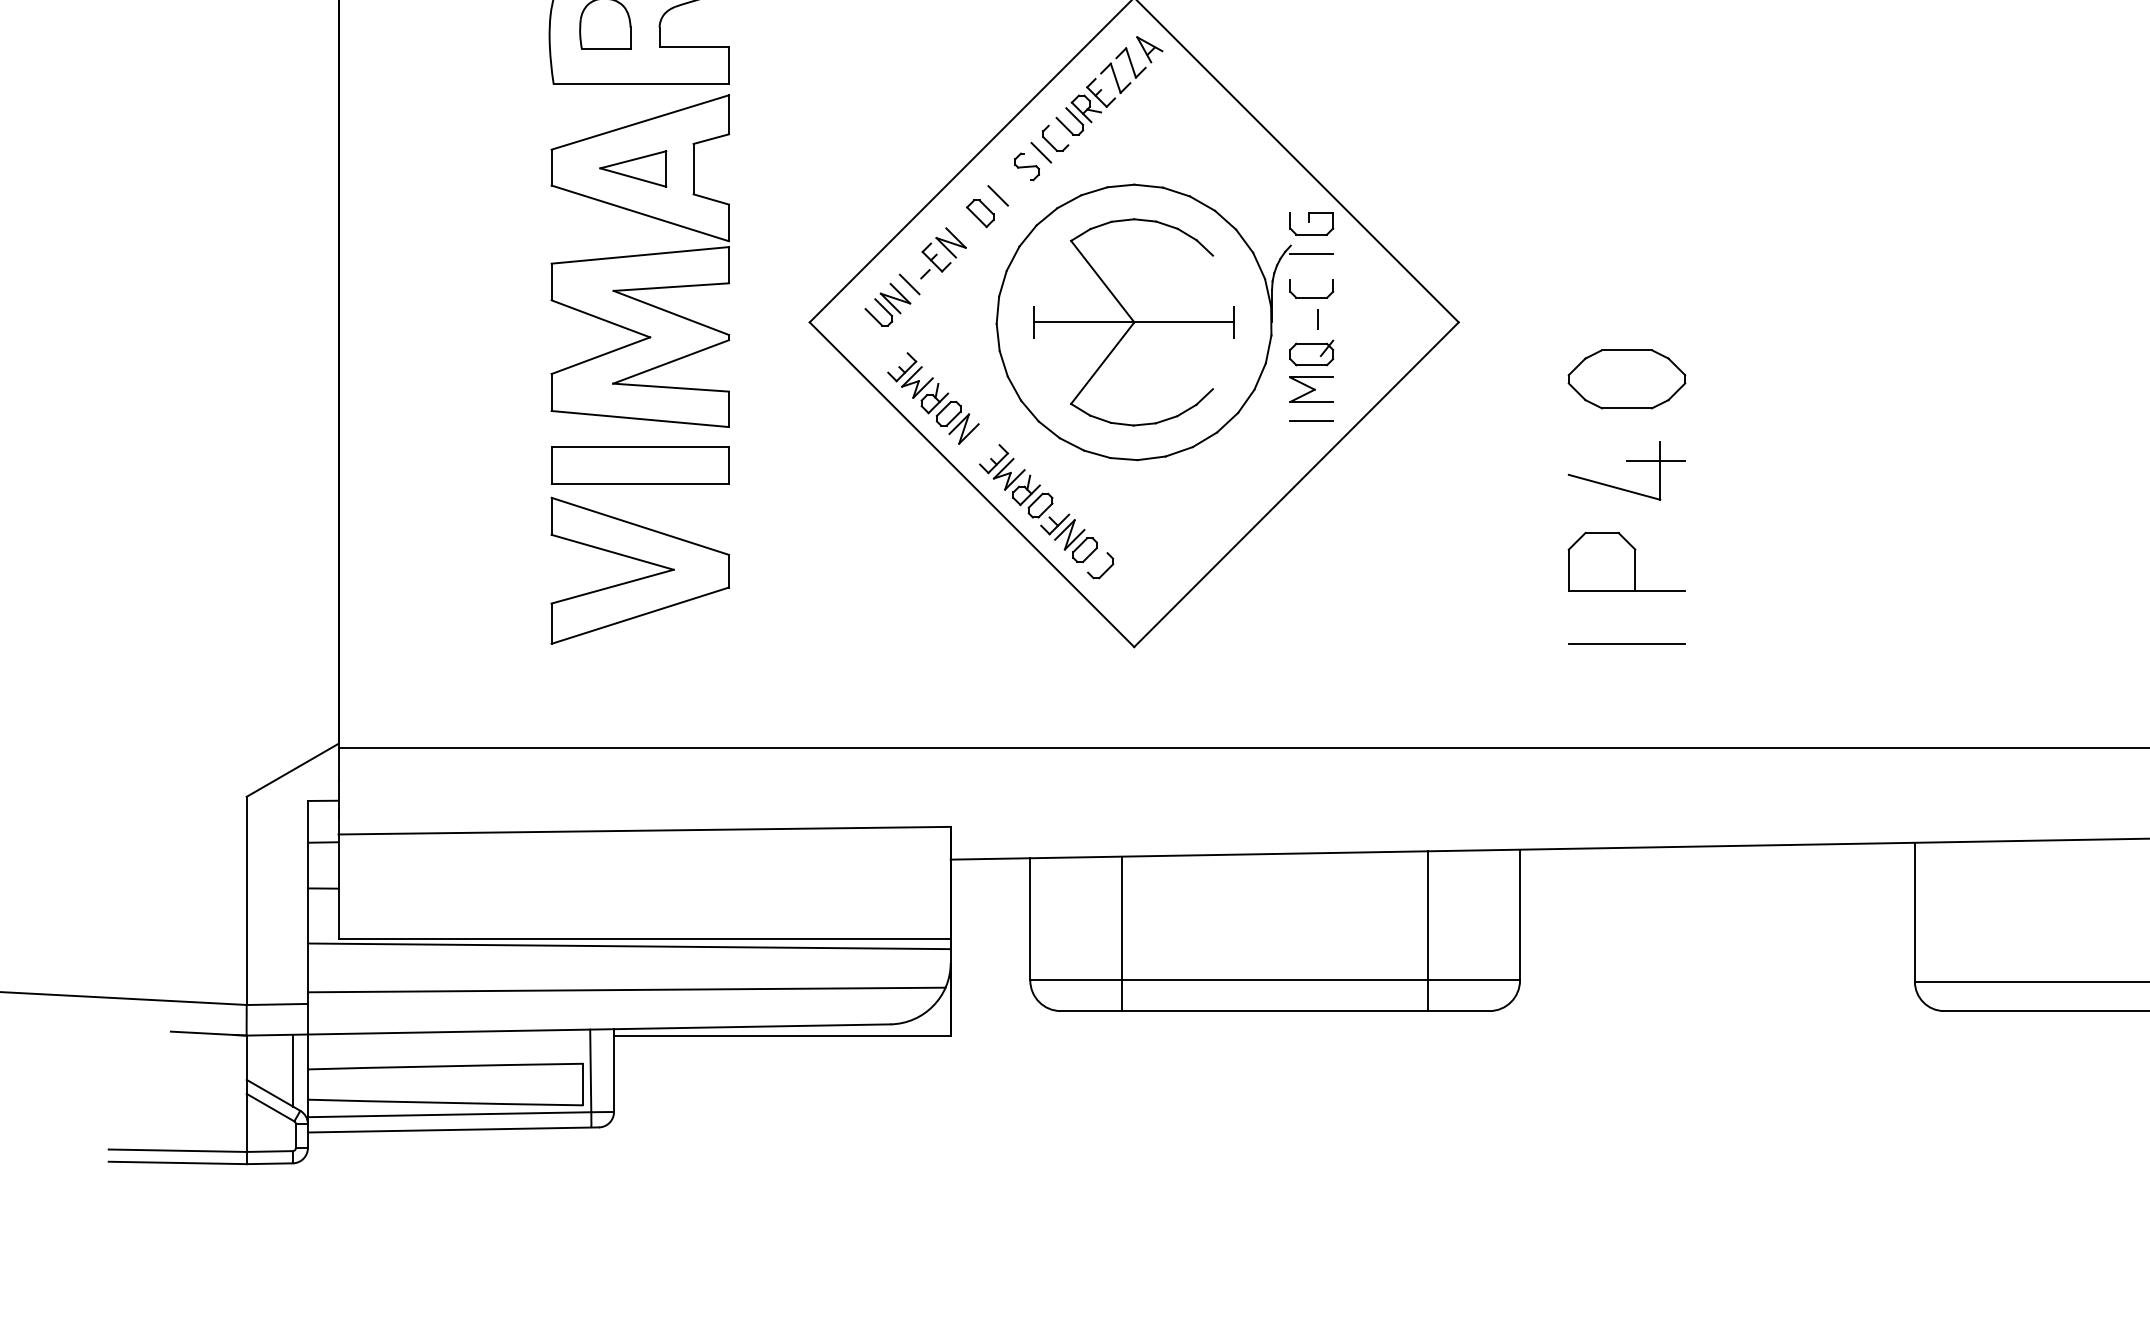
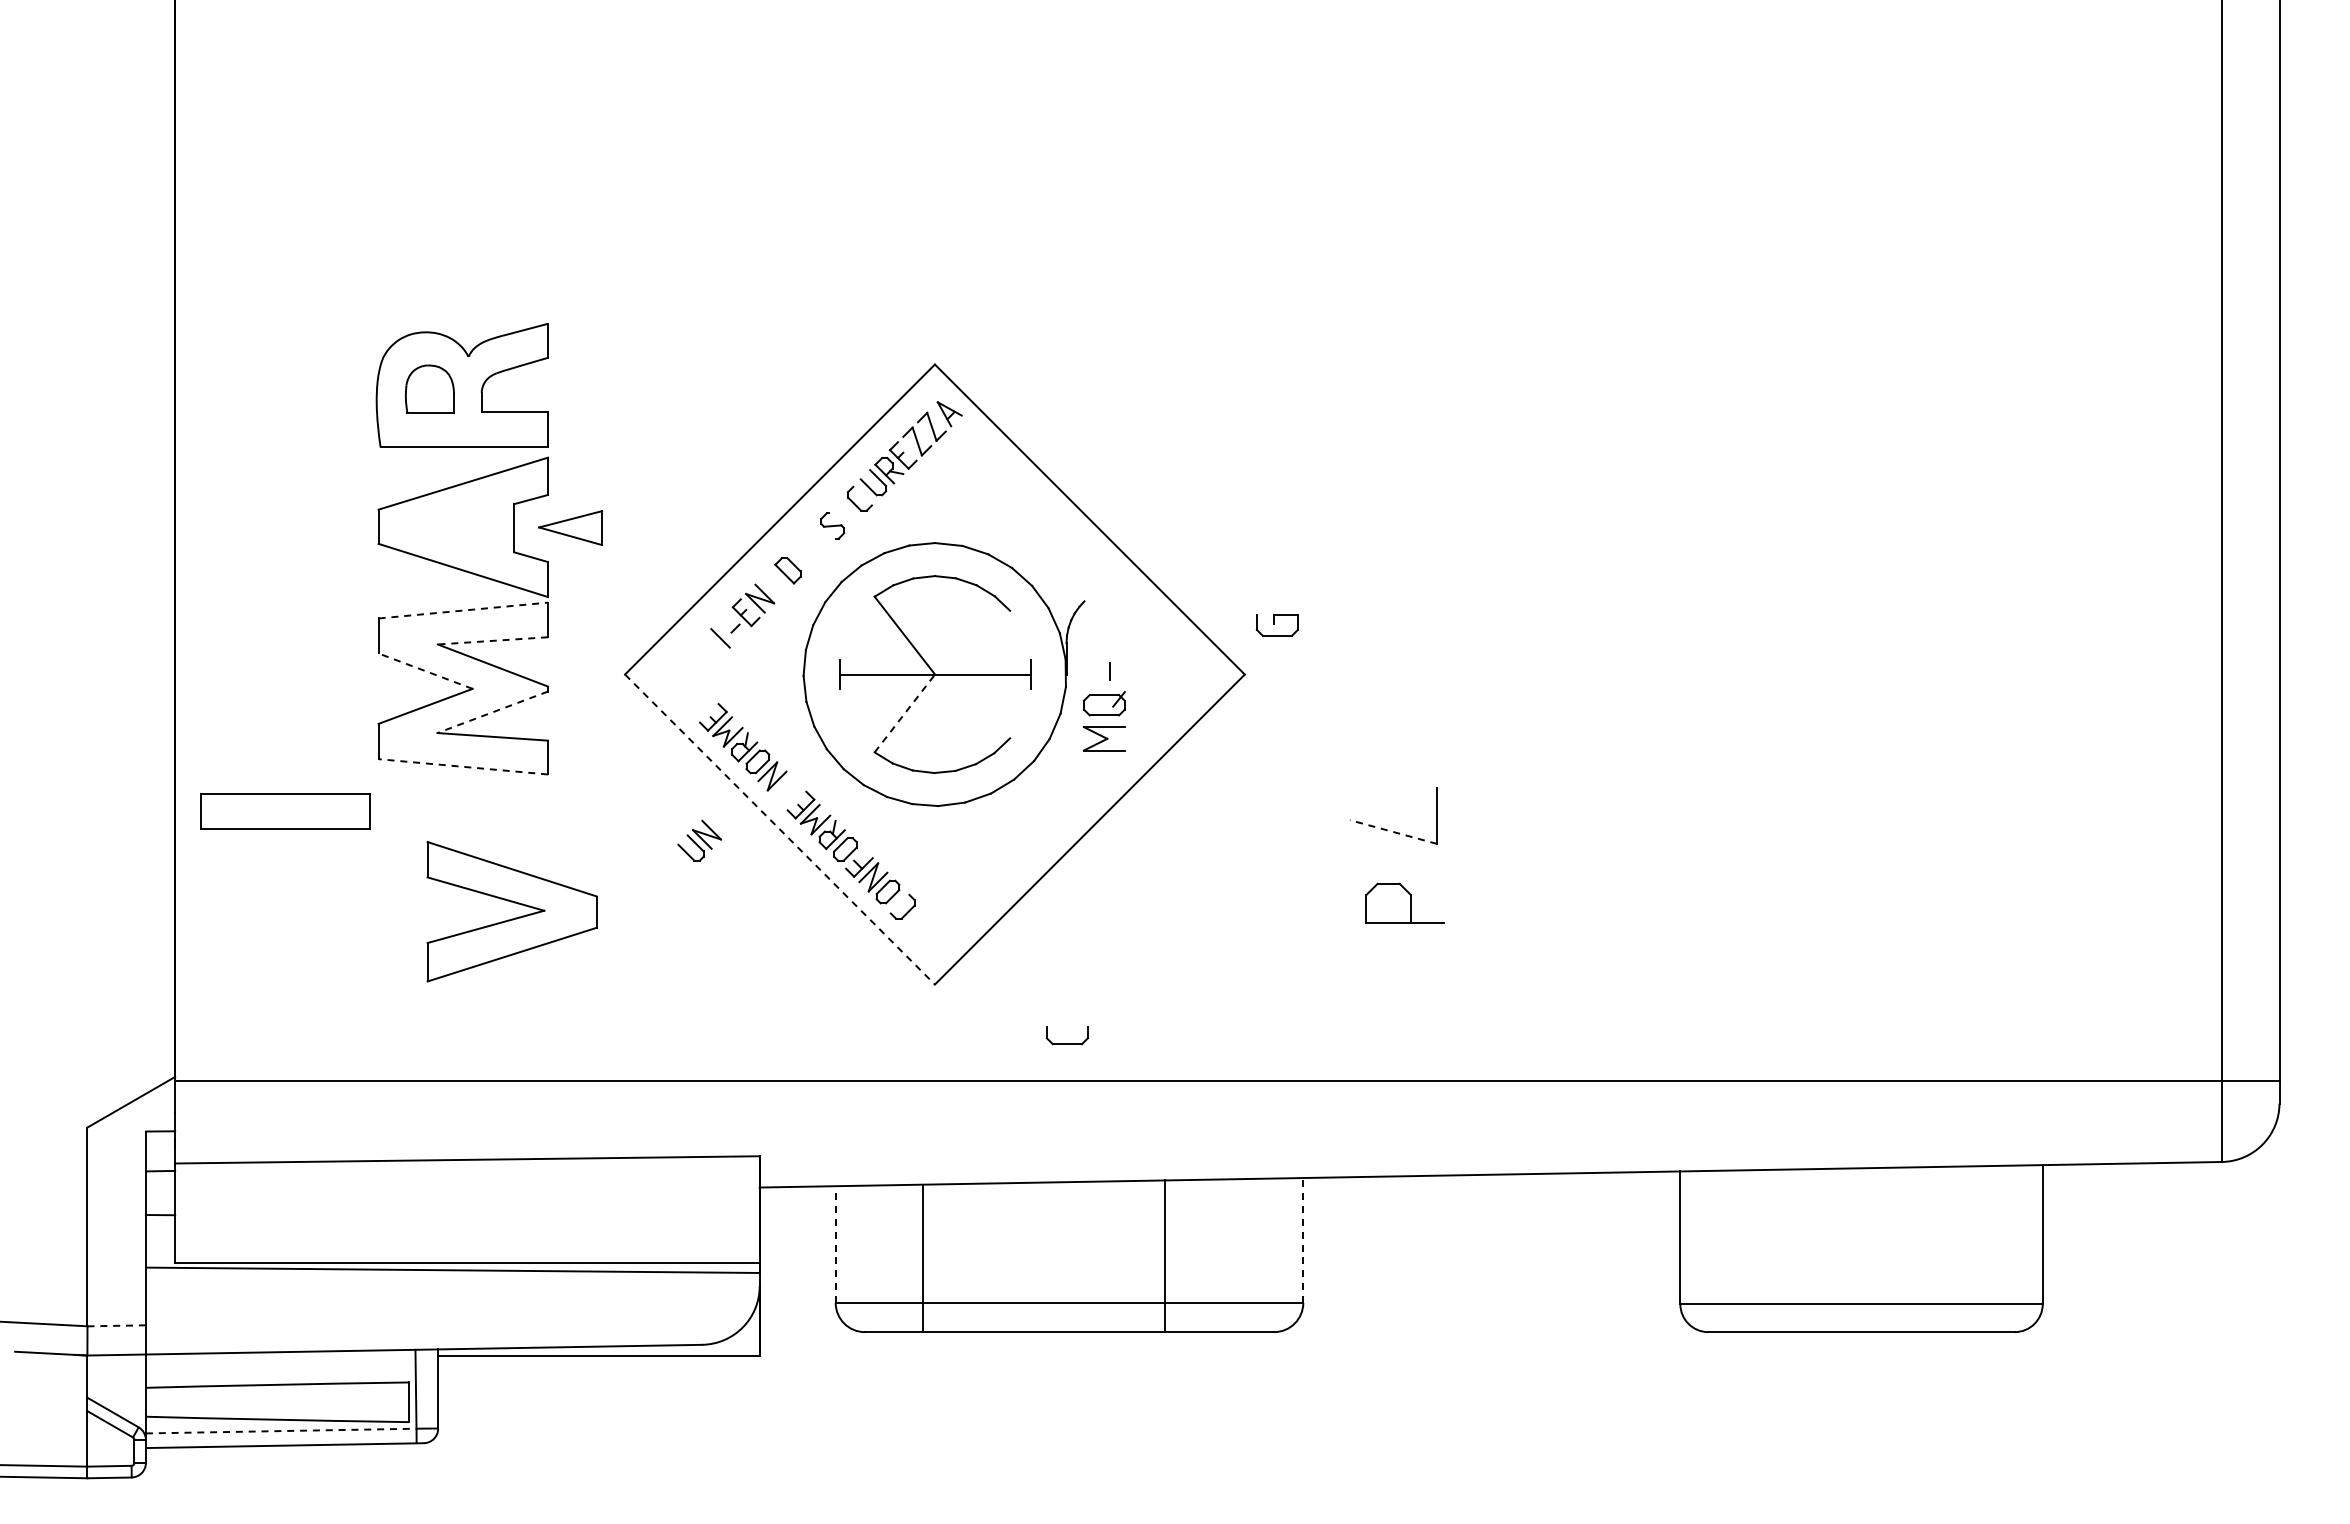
line: (1040, 152) -> (845, 512), removed
part: (633, 168) -> (570, 527), moved
line: (997, 195) -> (804, 553), removed
part: (1311, 223) -> (1277, 625), moved
line: (1310, 254) -> (1103, 609), removed
line: (640, 255) -> (463, 610), solid -> dashed
line: (670, 286) -> (492, 640), solid -> dashed
part: (1310, 297) -> (1066, 1043), moved
part: (887, 304) -> (699, 840), moved
line: (600, 319) -> (425, 671), solid -> dashed
line: (670, 362) -> (492, 712), solid -> dashed
line: (1103, 363) -> (905, 713), solid -> dashed
part: (1626, 378) -> (1404, 728), removed
line: (639, 418) -> (462, 766), solid -> dashed
line: (1310, 421) -> (1103, 769), removed
line: (1655, 460) -> (1432, 806), removed
part: (640, 465) -> (285, 811), moved
line: (972, 484) -> (780, 829), solid -> dashed
line: (1614, 486) -> (1393, 831), solid -> dashed
part: (1626, 561) -> (1404, 902), size x0.7
part: (639, 577) -> (511, 918), moved
line: (1626, 643) -> (1404, 981), removed
line: (1520, 914) -> (1303, 1239), solid -> dashed
line: (1030, 919) -> (835, 1244), solid -> dashed
line: (1428, 930) -> (1164, 1255), moved
line: (625, 989) -> (449, 1311), removed
line: (278, 1004) -> (117, 1325), solid -> dashed
line: (292, 1070) -> (131, 1388), removed
line: (449, 1115) -> (281, 1431), solid -> dashed

